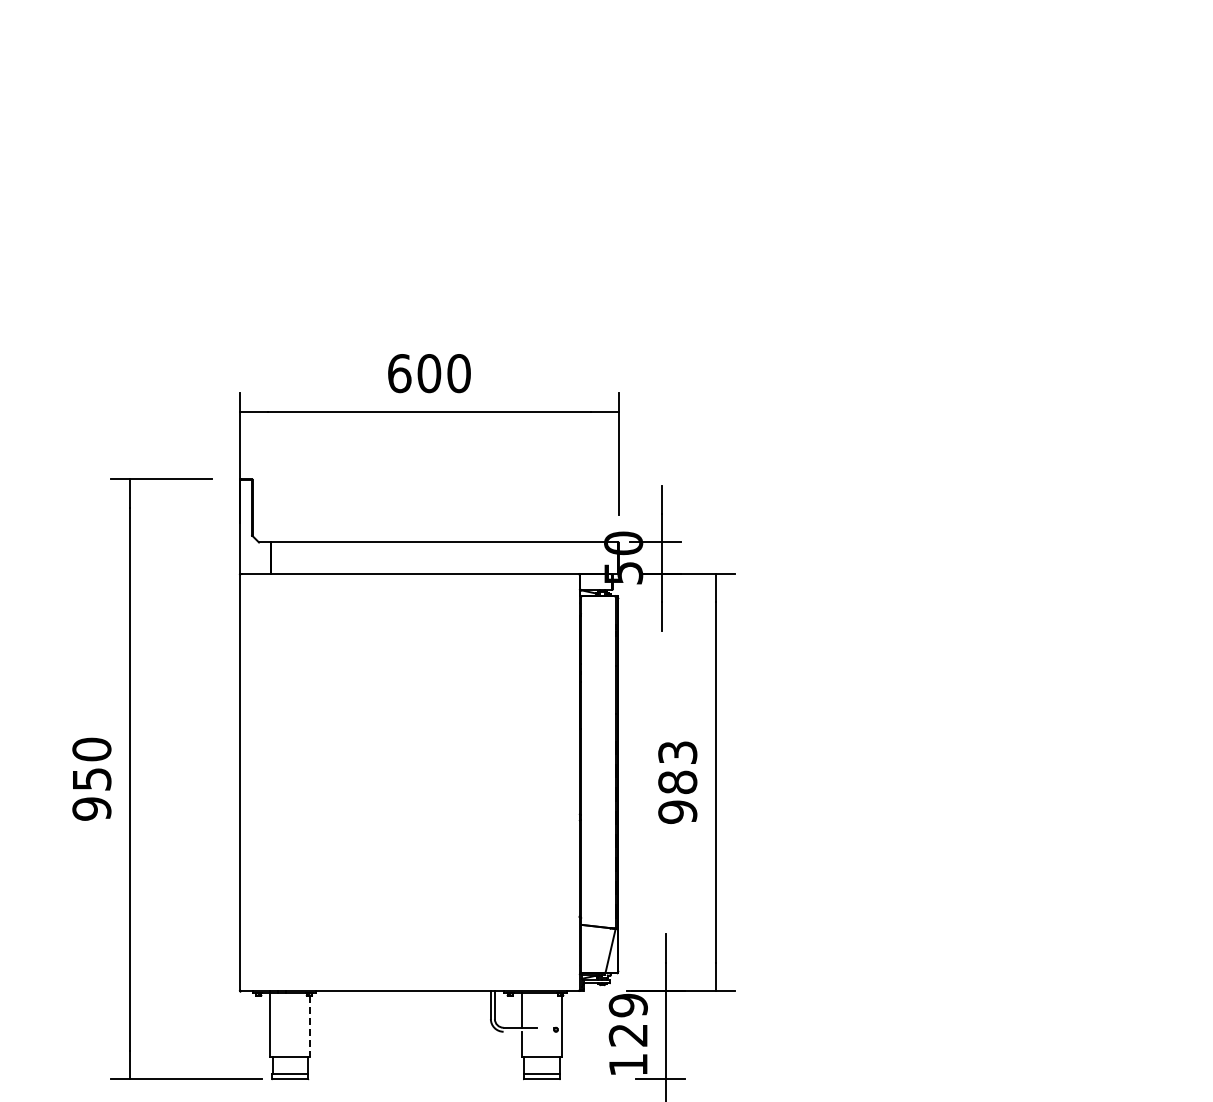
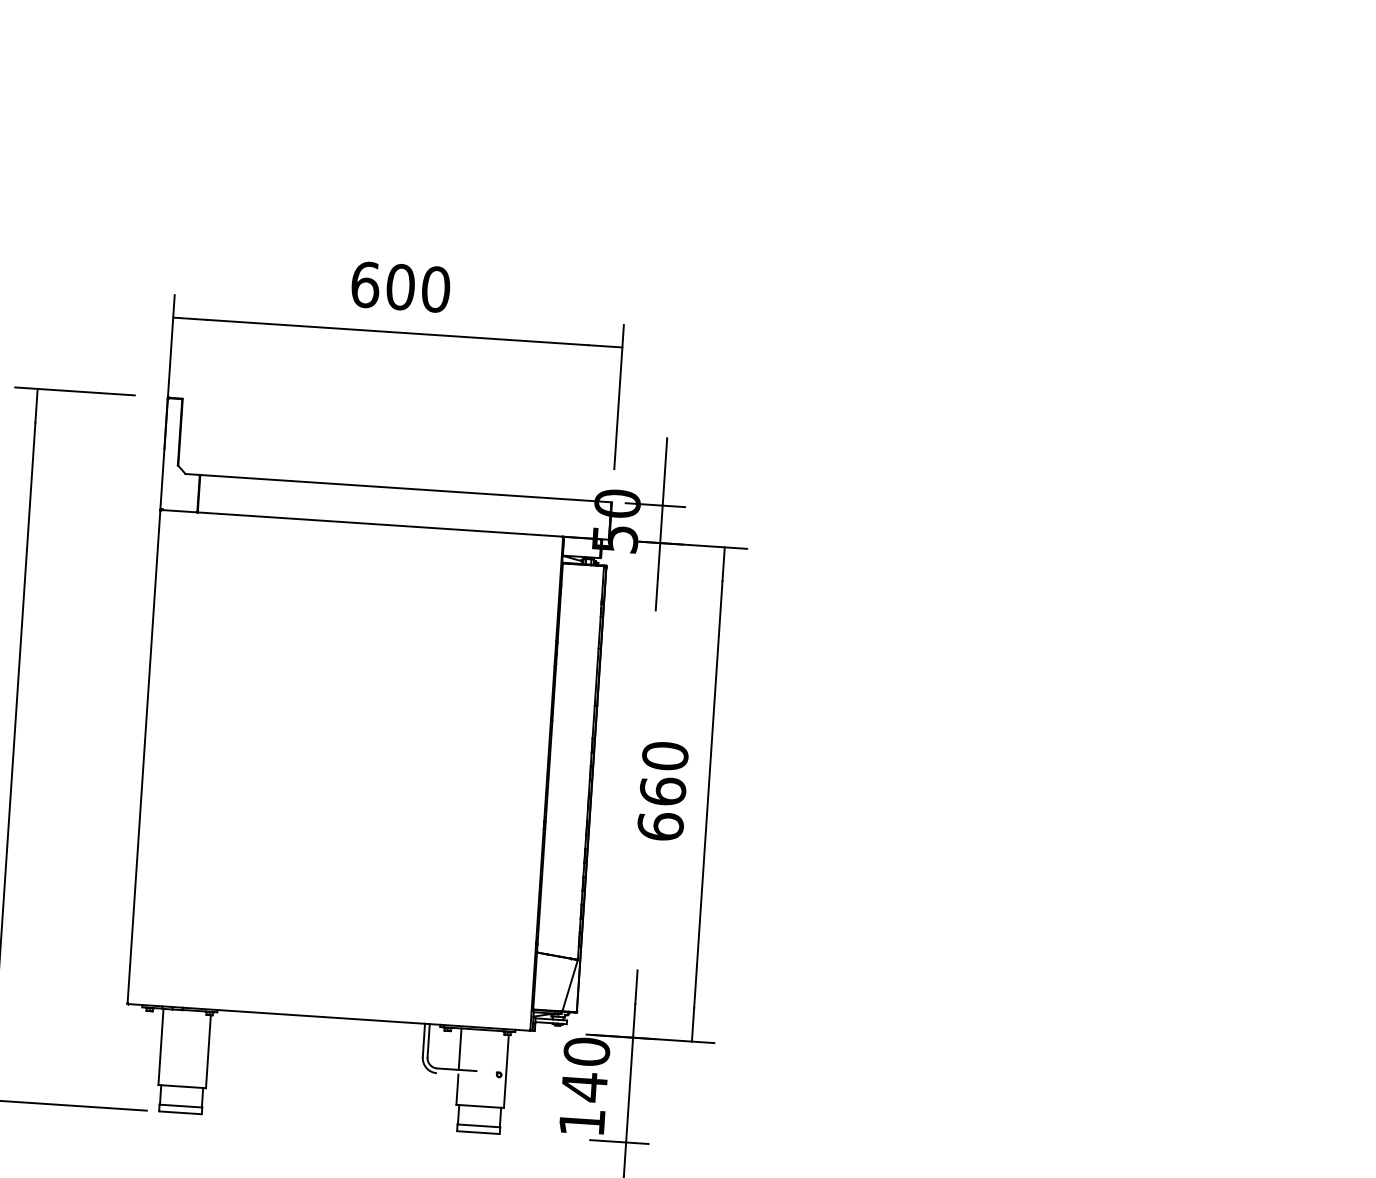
text: (677, 782) -> (662, 791), 983 -> 660
text: (627, 1020) -> (584, 1069), 129 -> 140
line: (310, 1026) -> (208, 1051), dashed -> solid

